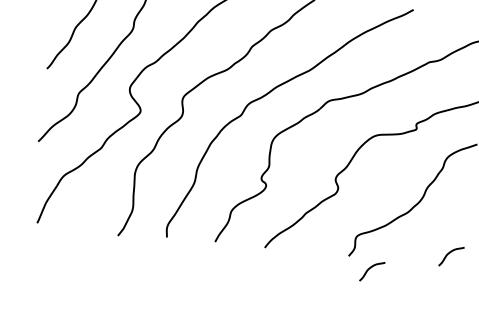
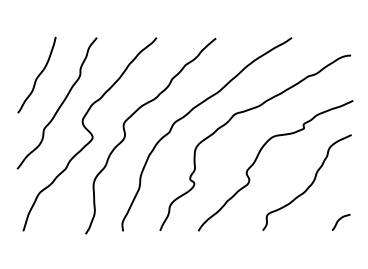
curve: (370, 268) -> (280, 238), removed

